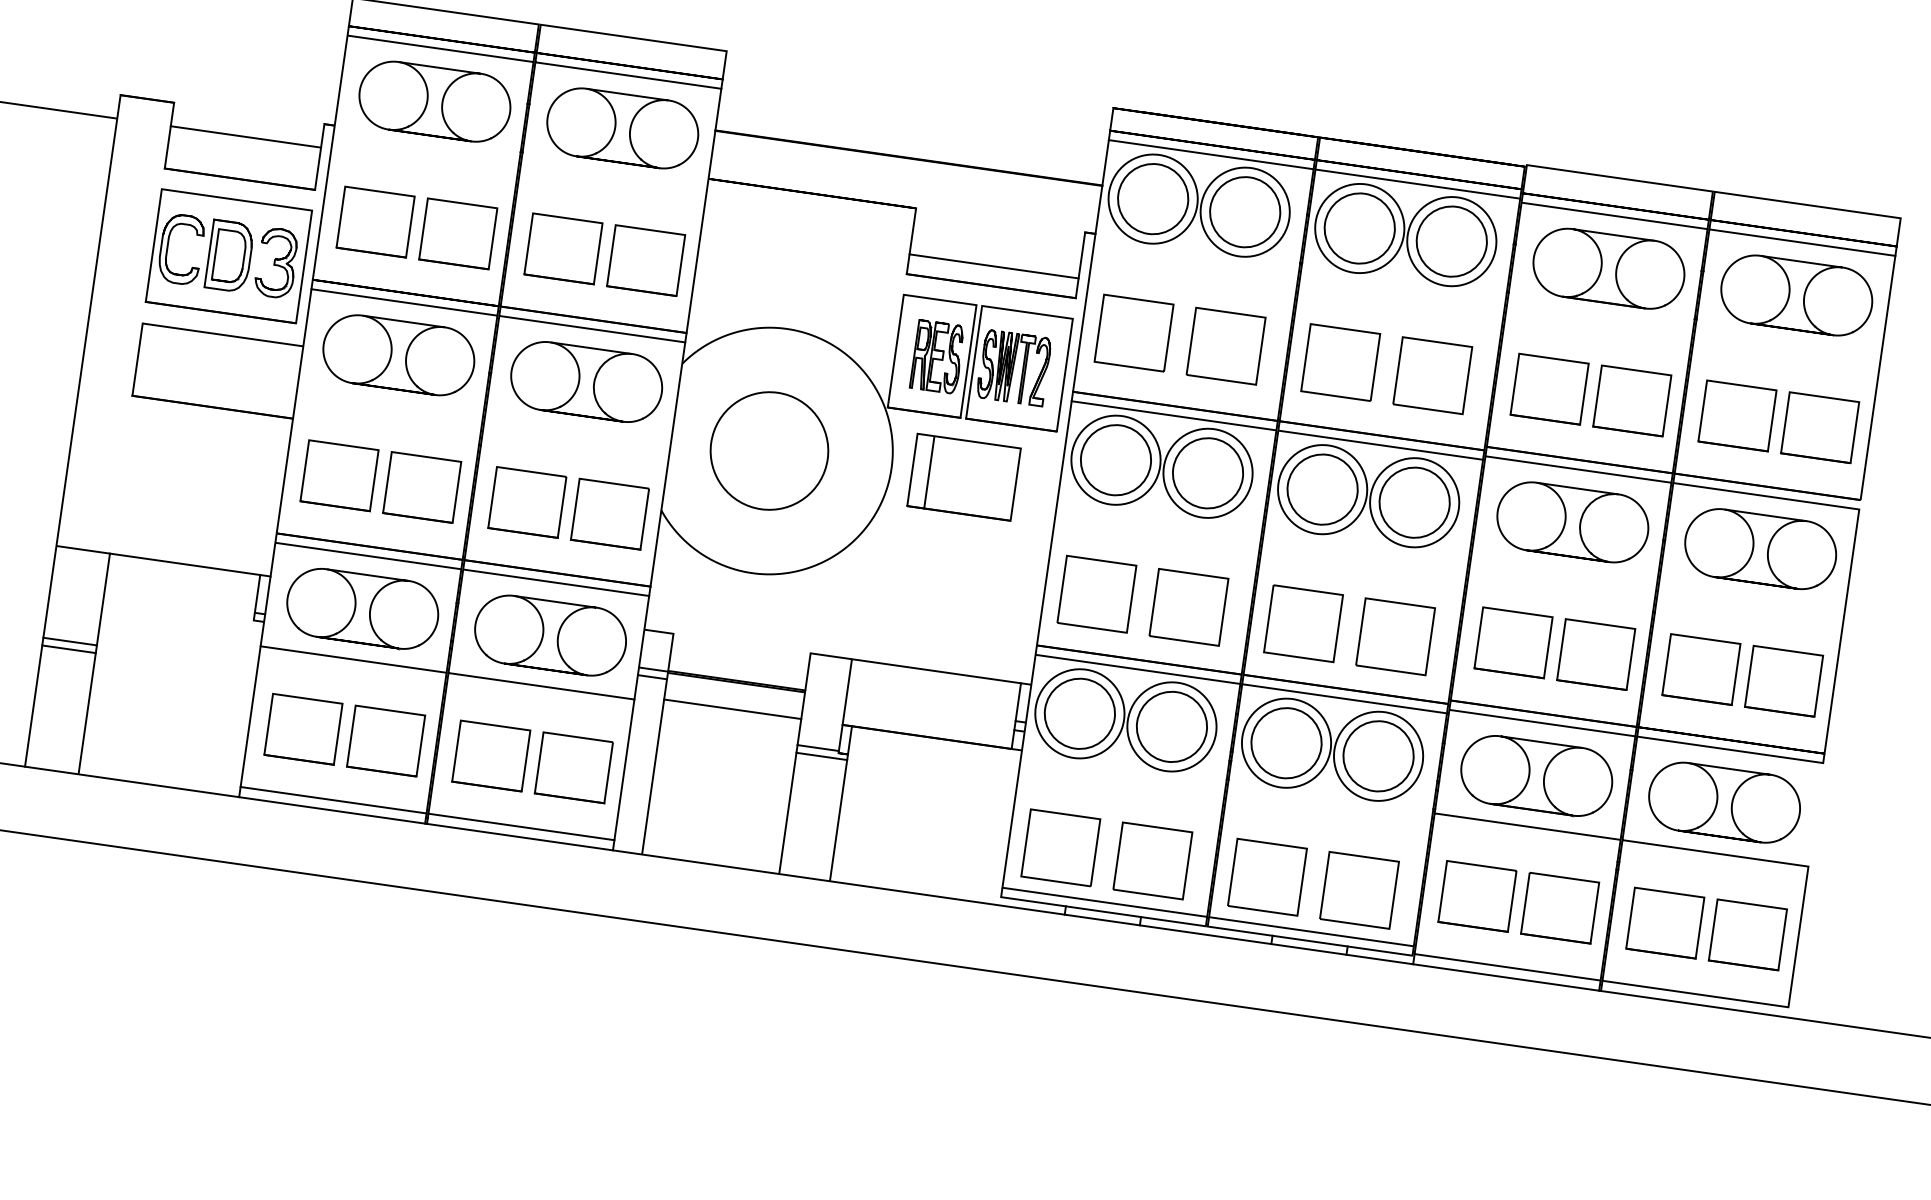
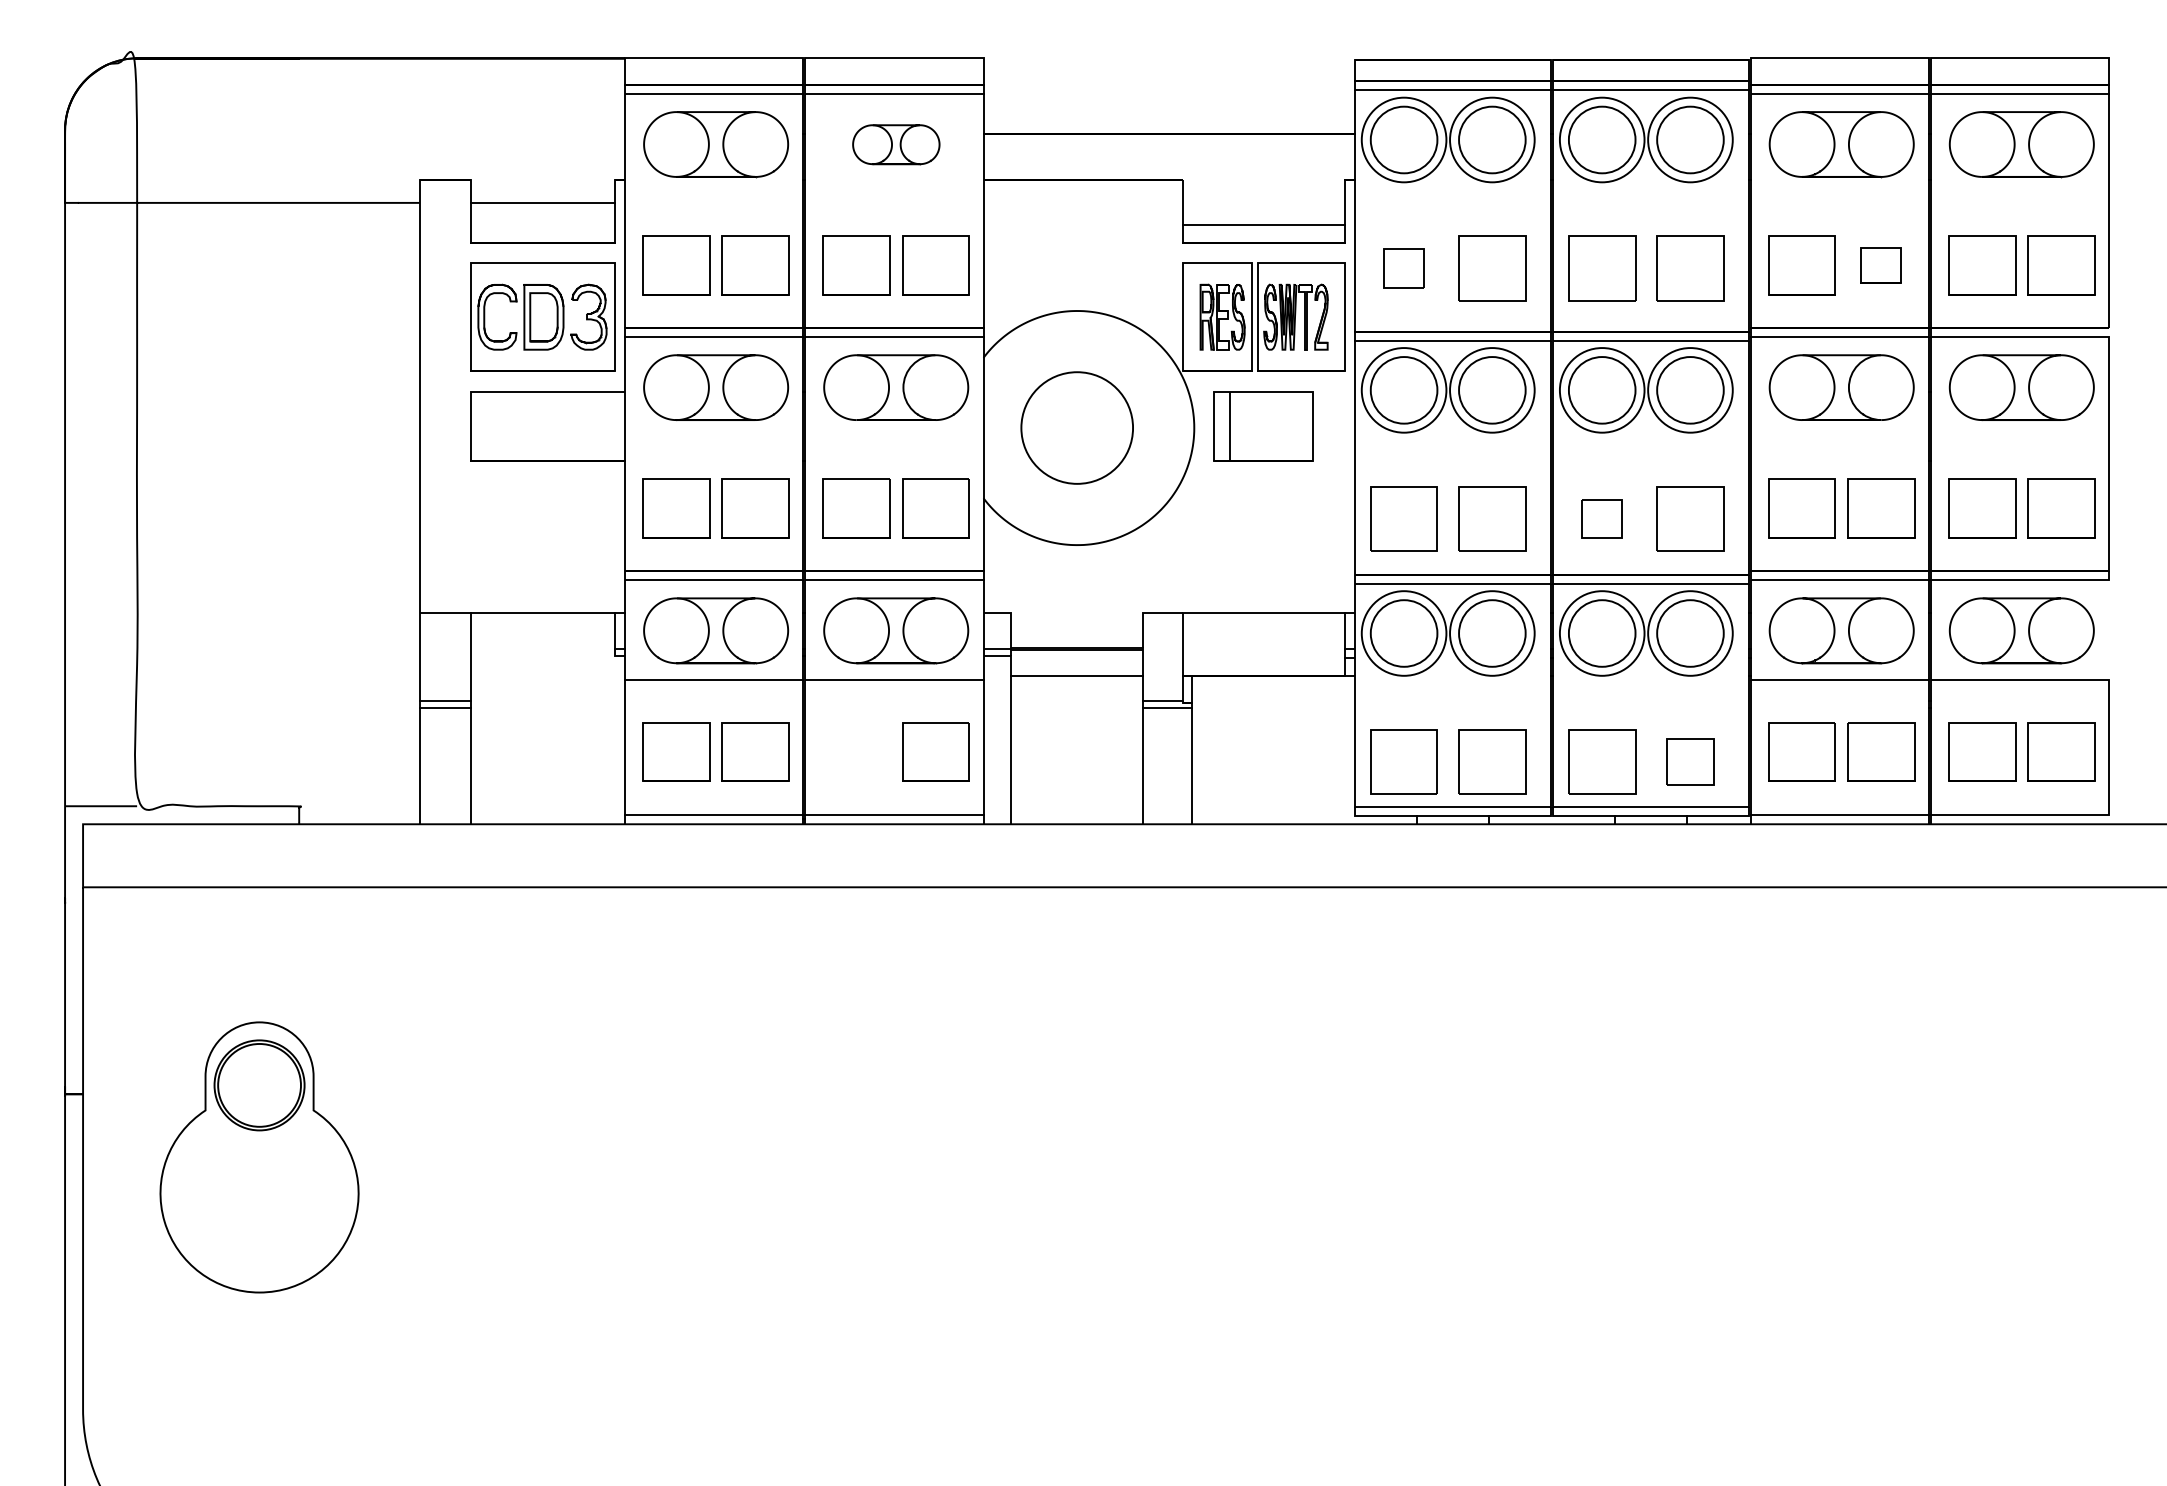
part: (623, 128) -> (896, 144), size x0.6
part: (1133, 333) -> (1403, 268), size x0.6
part: (1632, 400) -> (1881, 265), size x0.6
part: (1303, 623) -> (1602, 518), size x0.6
part: (491, 755) -> (856, 751), removed
part: (1359, 889) -> (1690, 761), size x0.7

